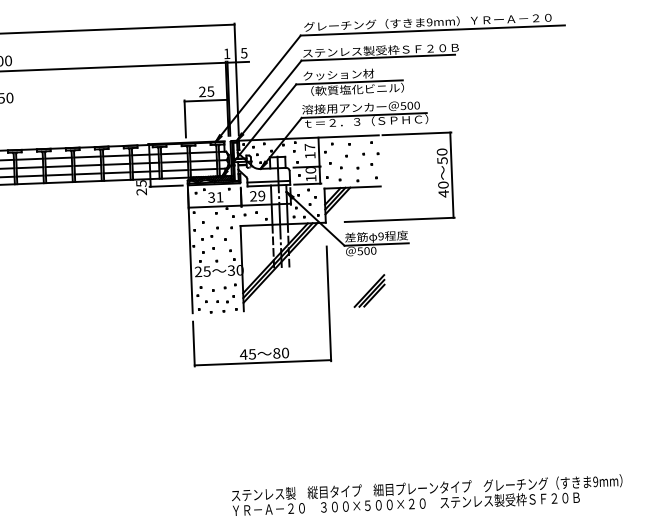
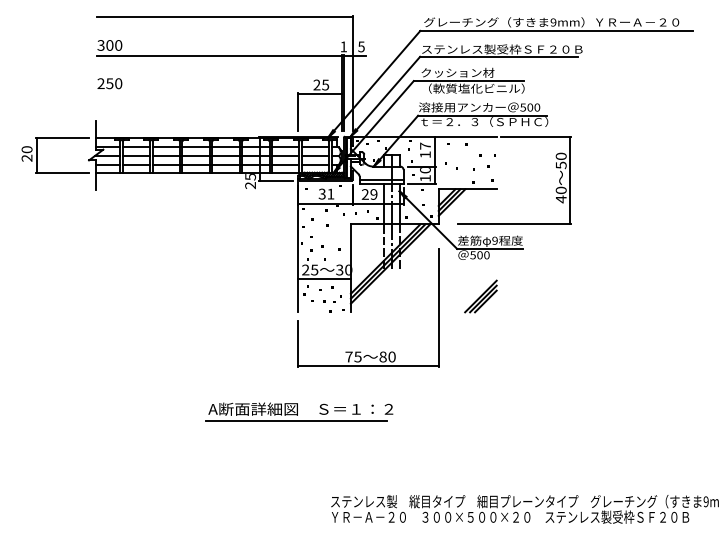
line: (216, 280) -> (324, 279), added
text: (243, 354) -> (348, 356), 45 -> 75
part: (197, 409) -> (299, 411), added

